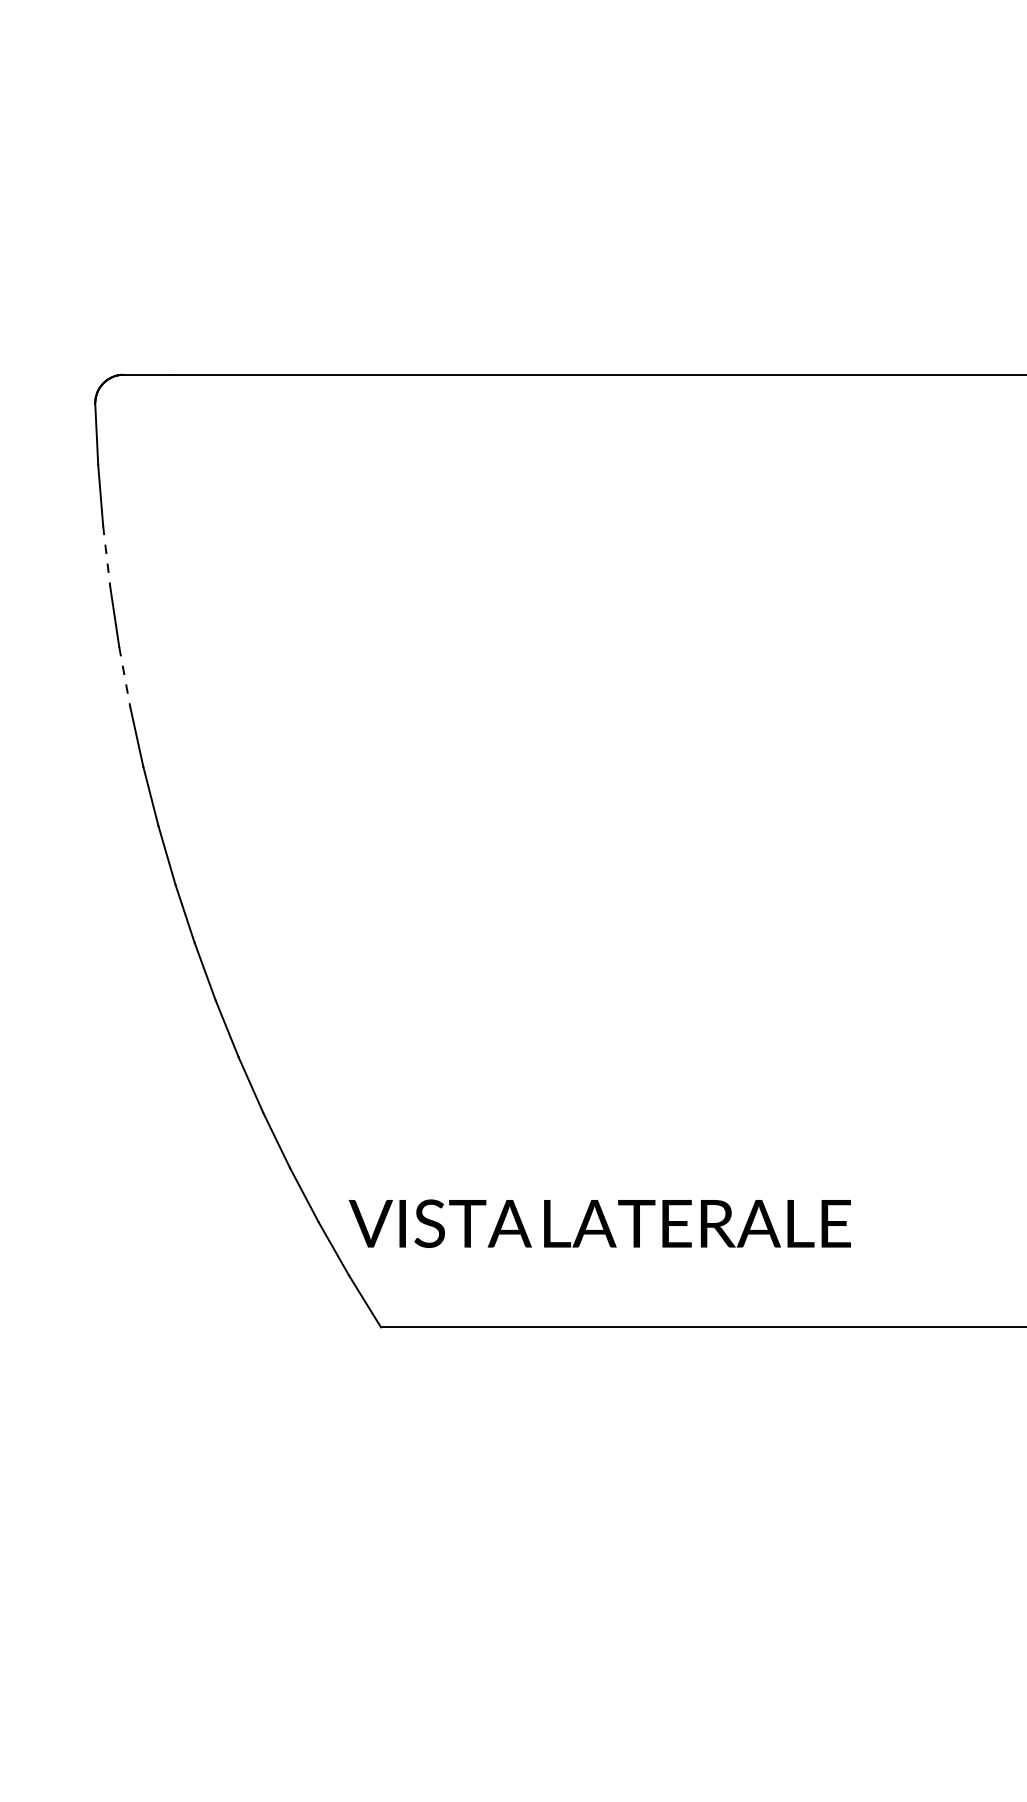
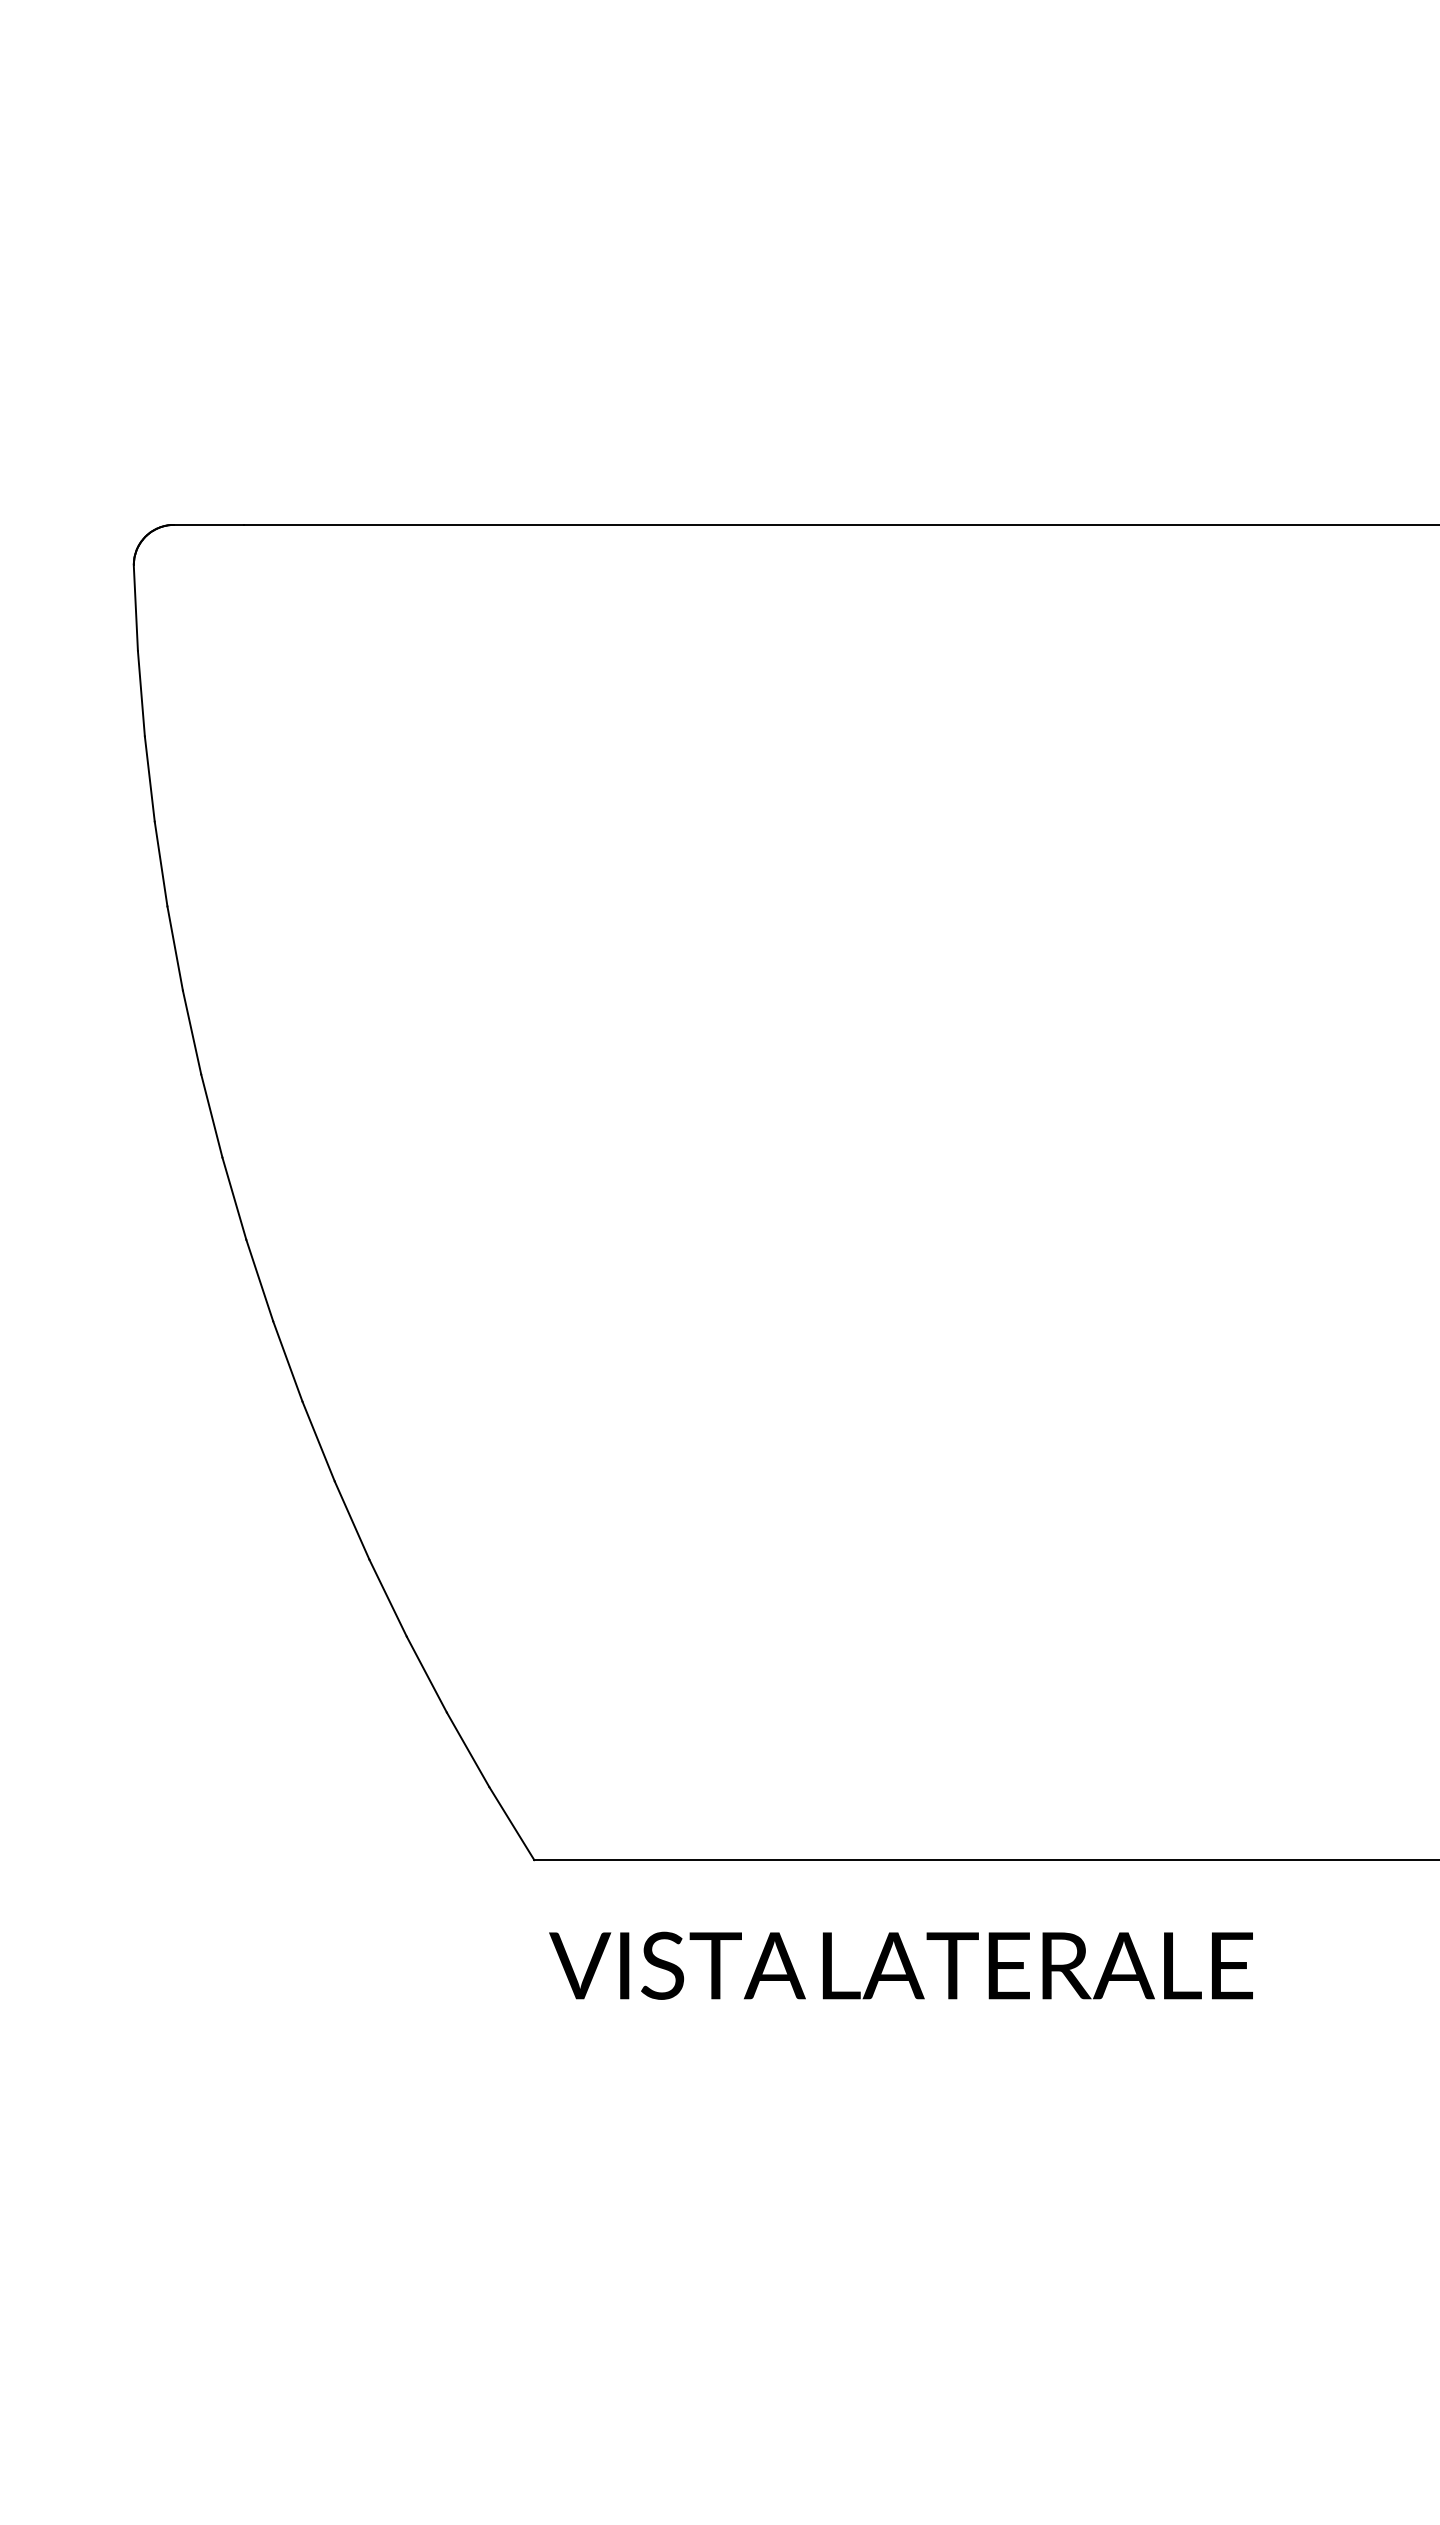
line: (106, 556) -> (149, 779), dashed -> solid
line: (124, 676) -> (175, 948), dashed -> solid
text: (599, 1223) -> (900, 1965), moved

